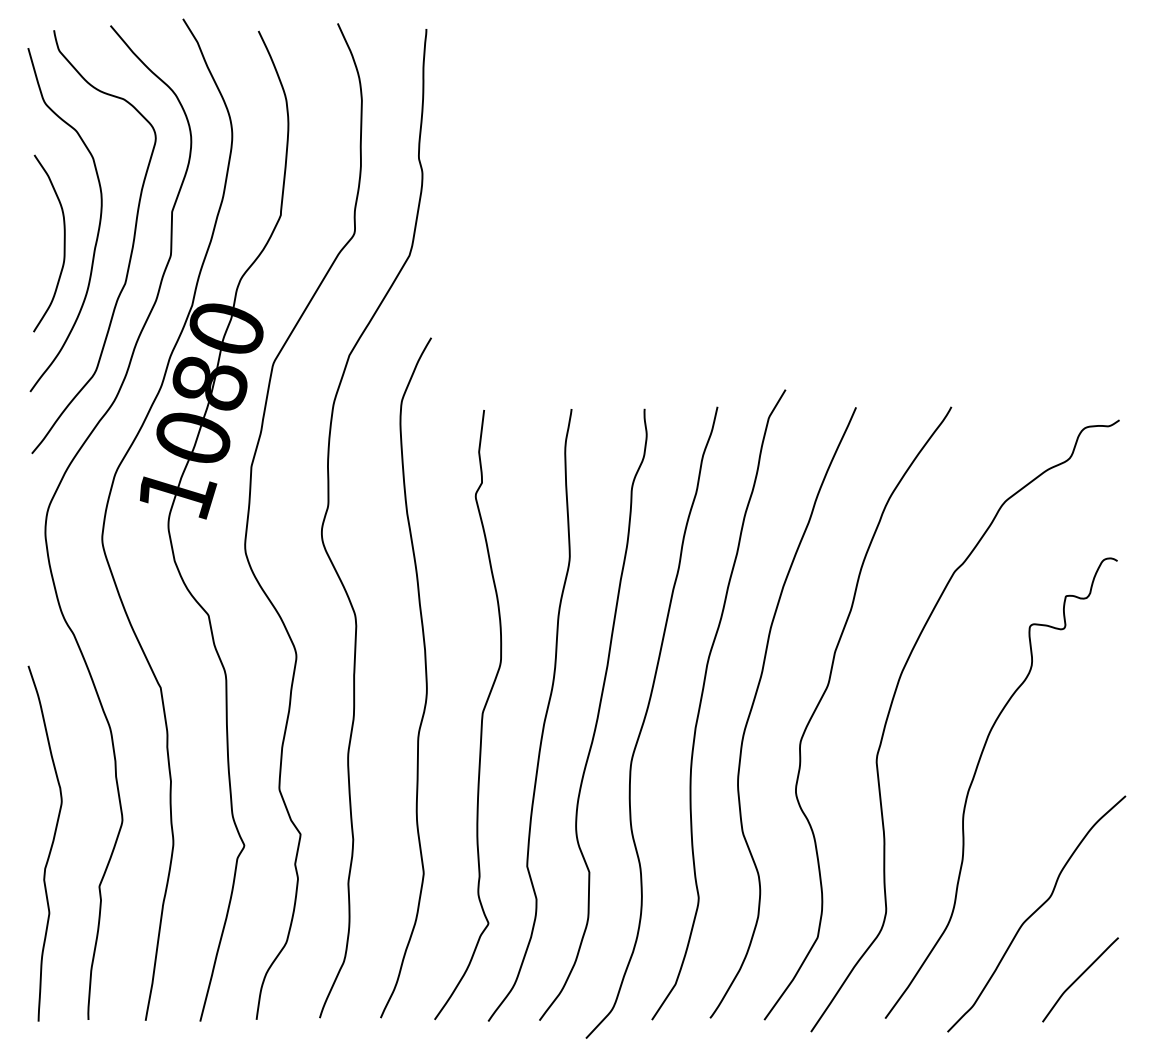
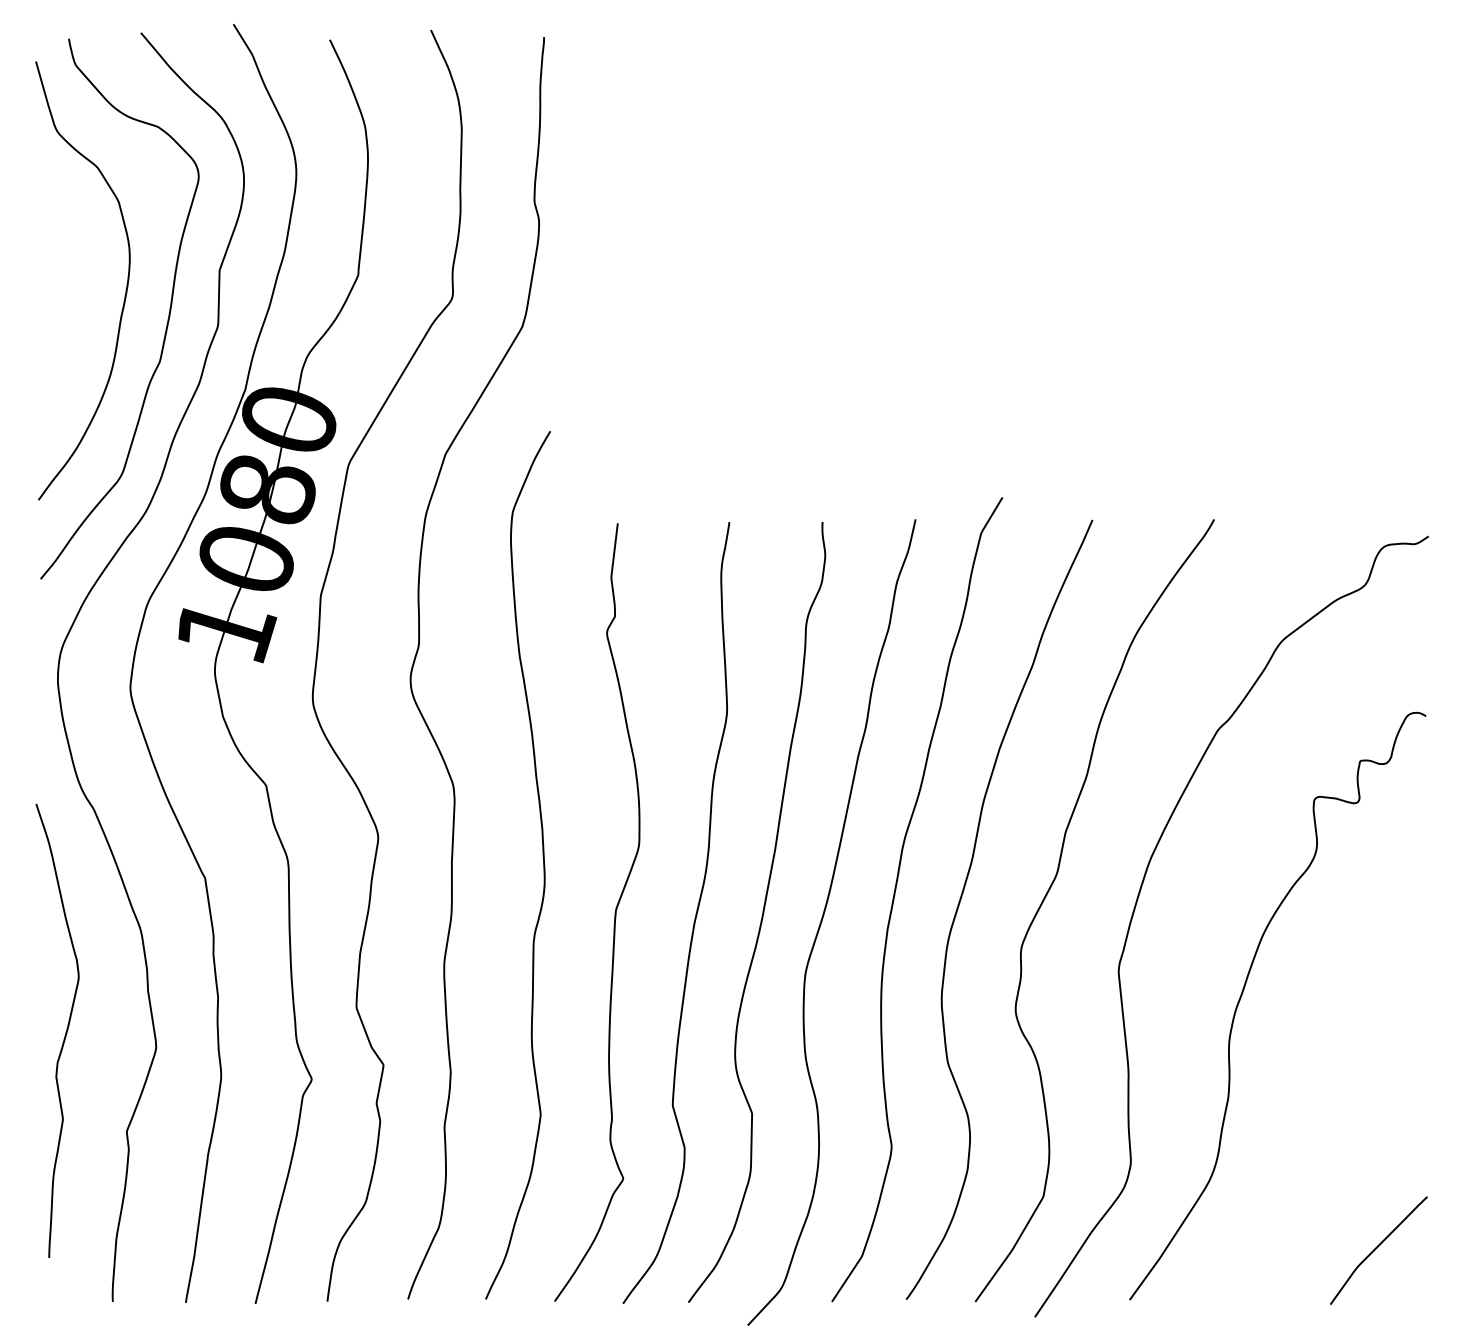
curve: (63, 243) -> (81, 310), removed
curve: (51, 844) -> (65, 1032), moved
curve: (1035, 912) -> (1321, 1164), removed

